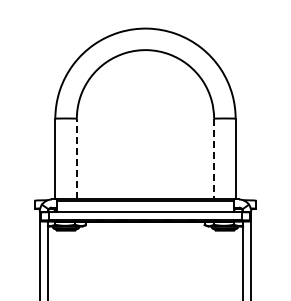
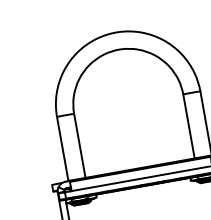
line: (76, 158) -> (79, 145), dashed -> solid
line: (214, 159) -> (189, 126), dashed -> solid

